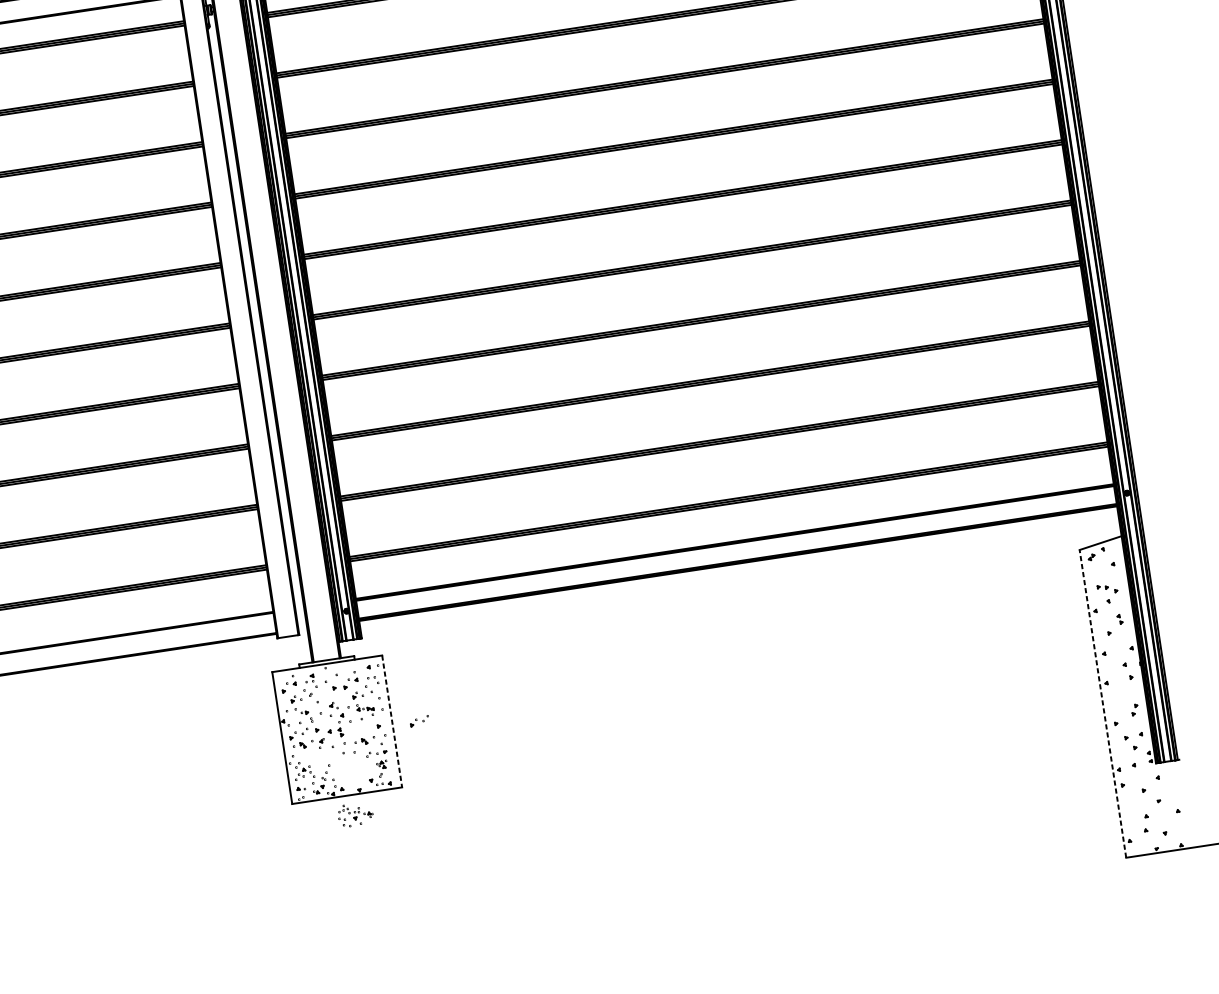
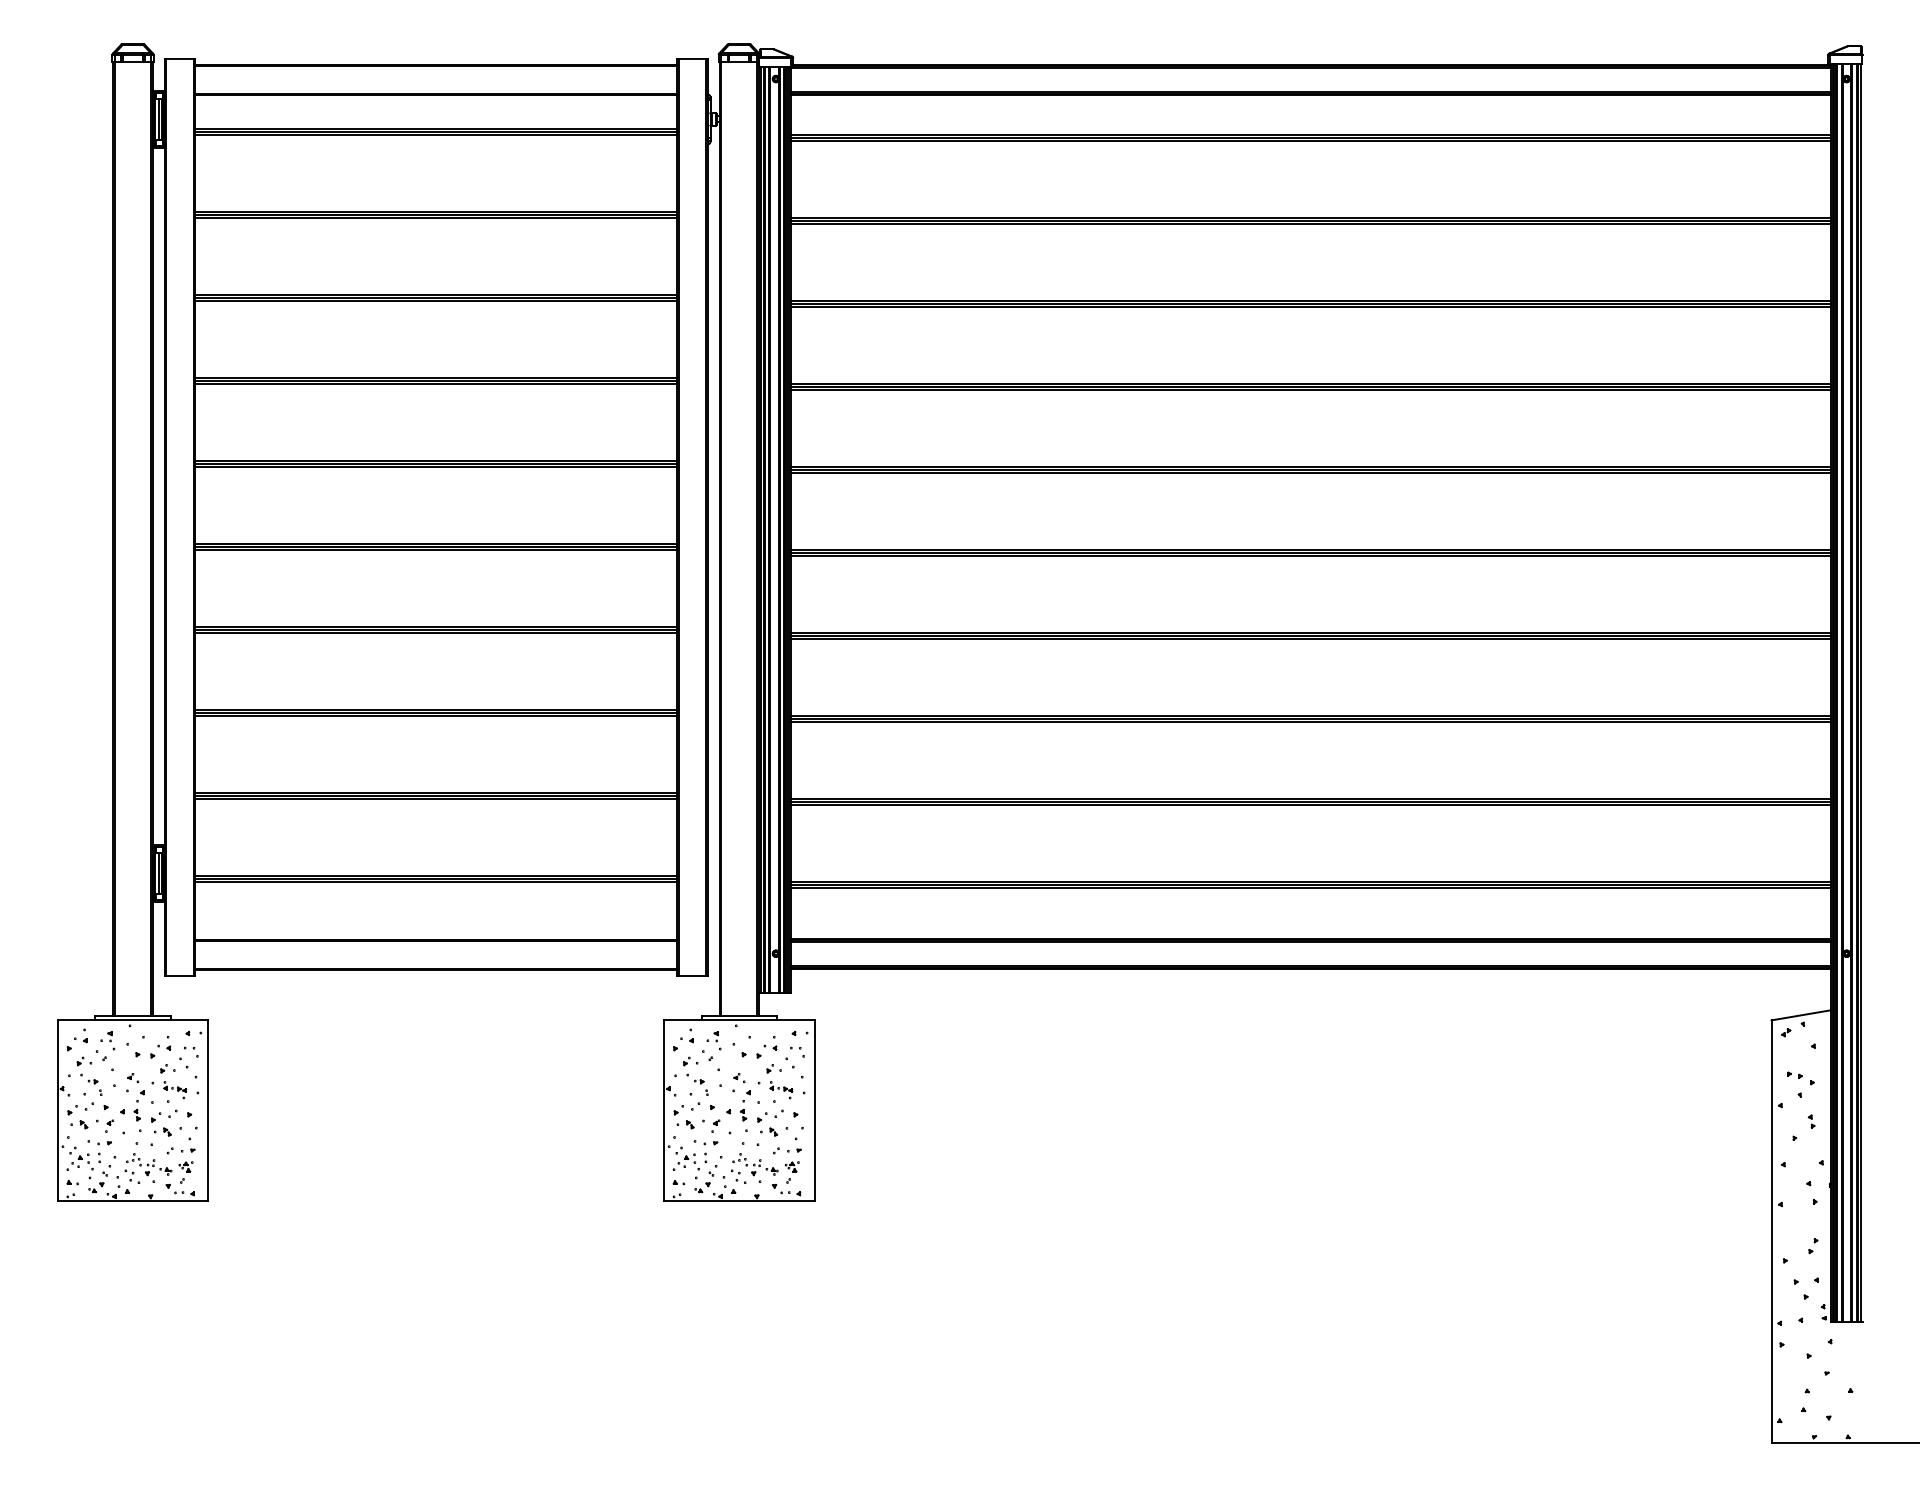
line: (1102, 703) -> (1771, 1230), dashed -> solid
part: (419, 720) -> (770, 1115), moved
line: (392, 721) -> (814, 1111), dashed -> solid
part: (317, 763) -> (705, 1151), added
part: (355, 814) -> (754, 1168), moved

